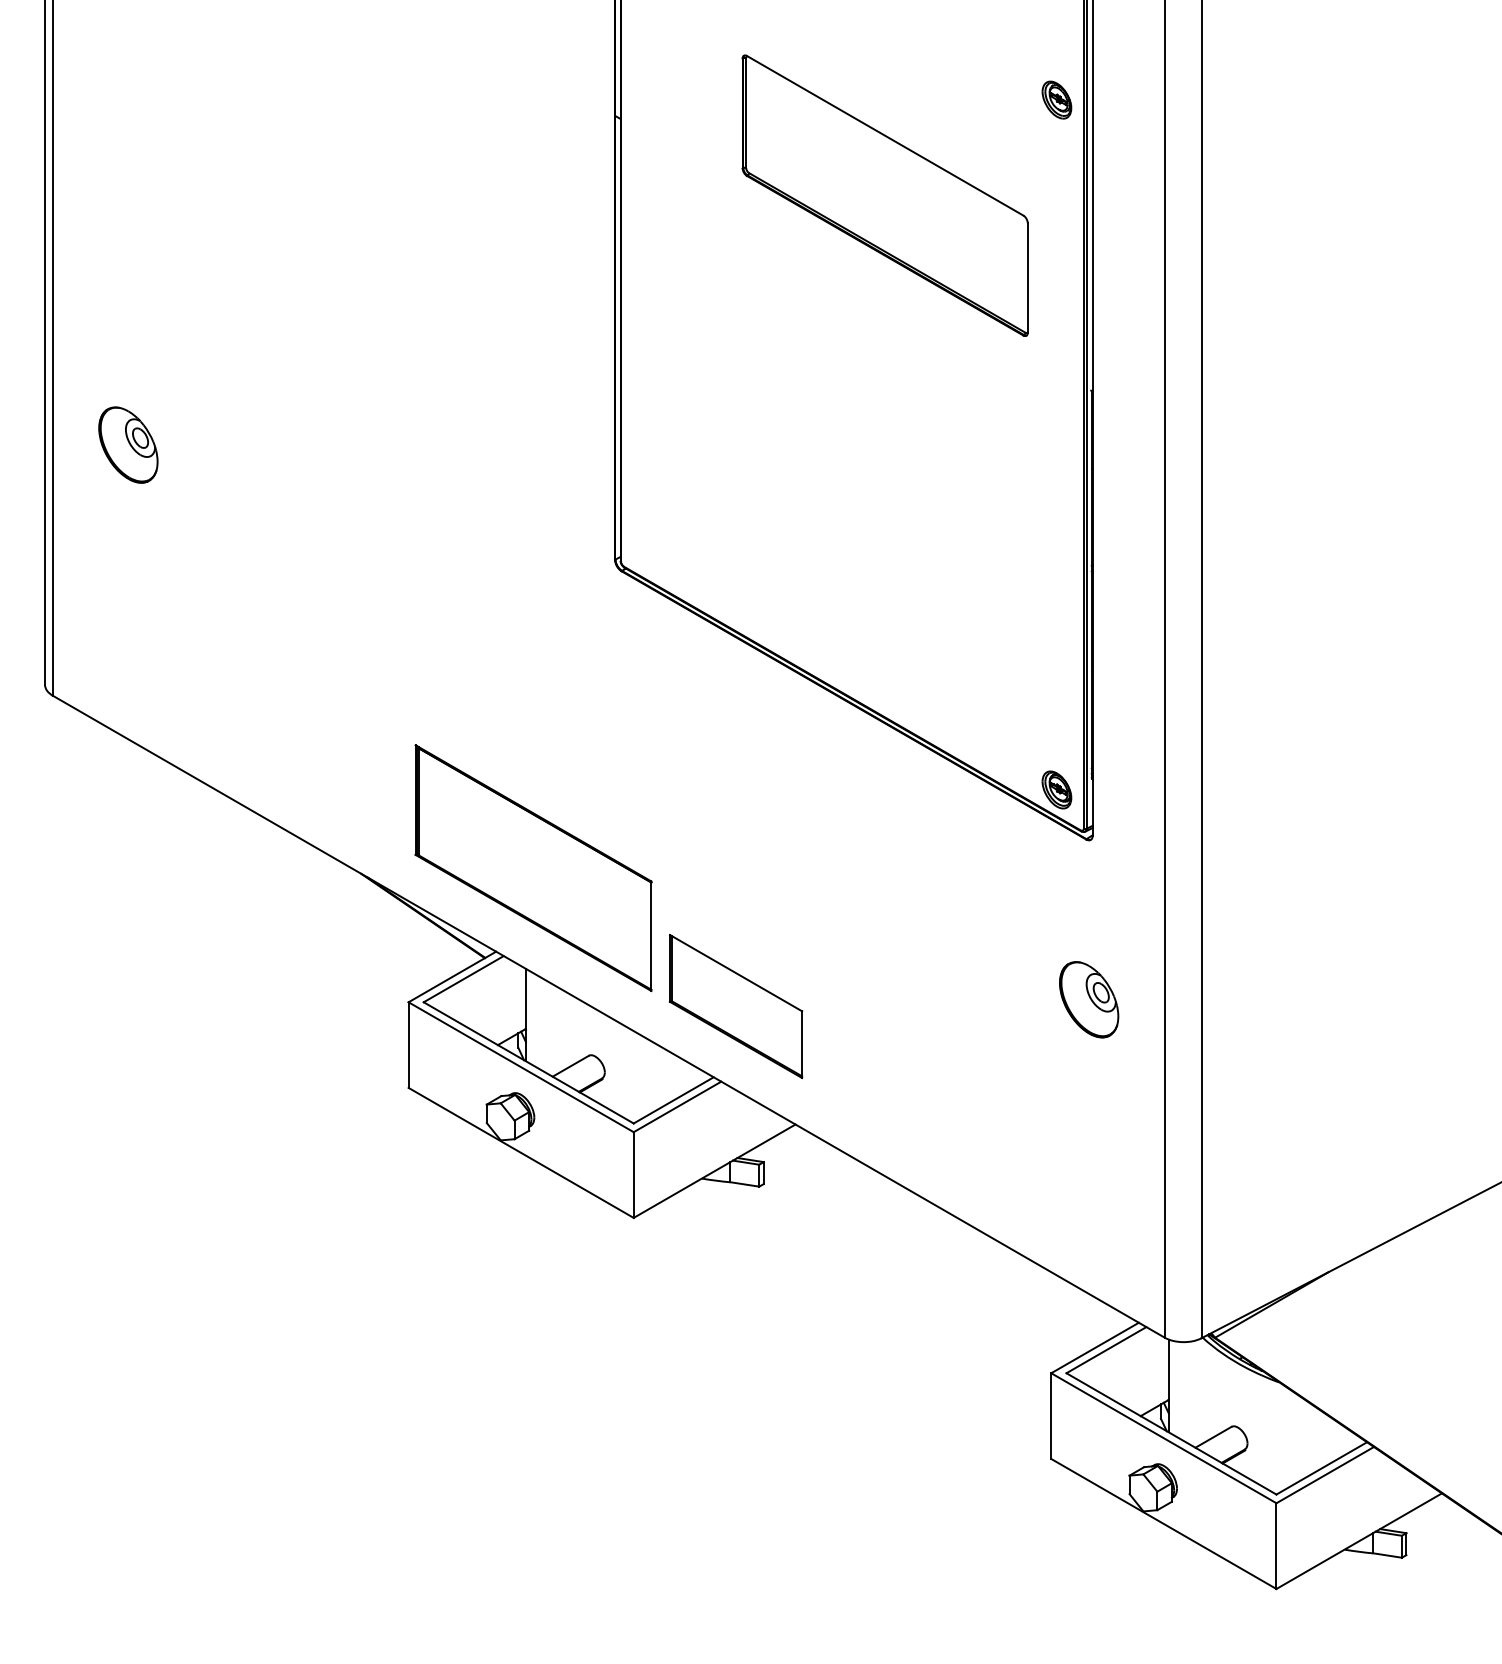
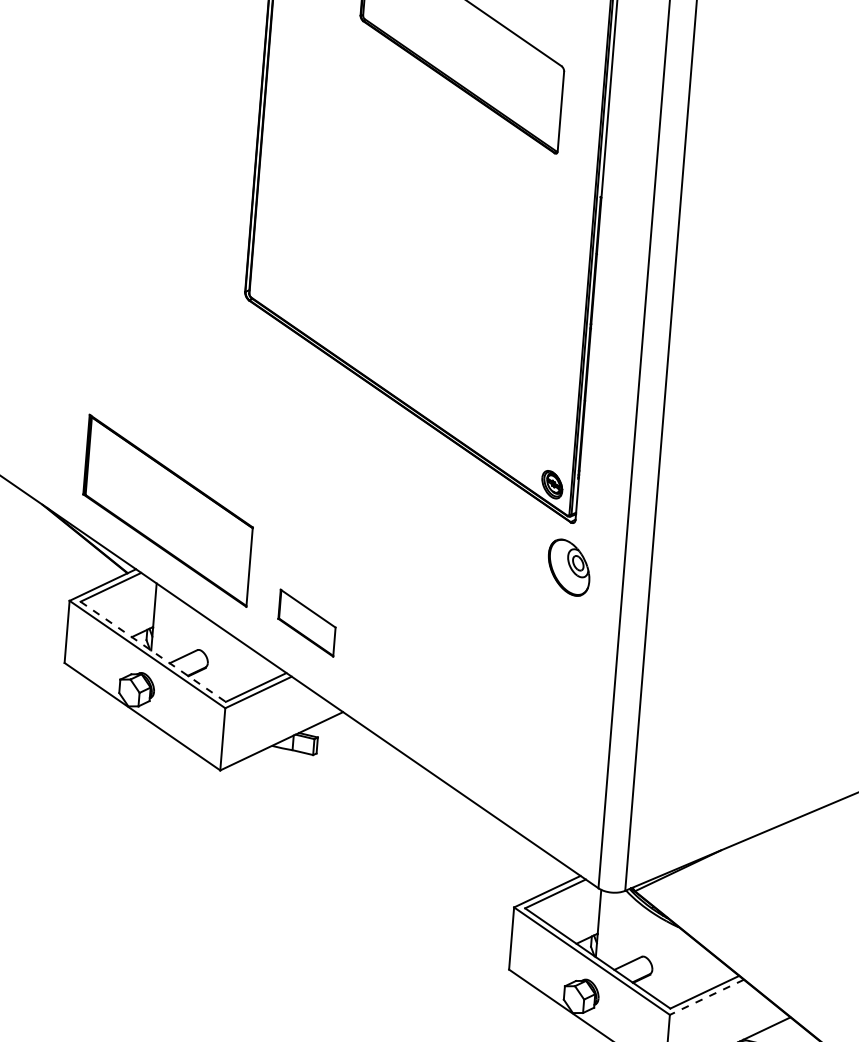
part: (1089, 999) -> (569, 567), moved
part: (736, 1006) -> (307, 623), size x0.6
line: (529, 1063) -> (153, 652), solid -> dashed
line: (1324, 1475) -> (706, 997), solid -> dashed

